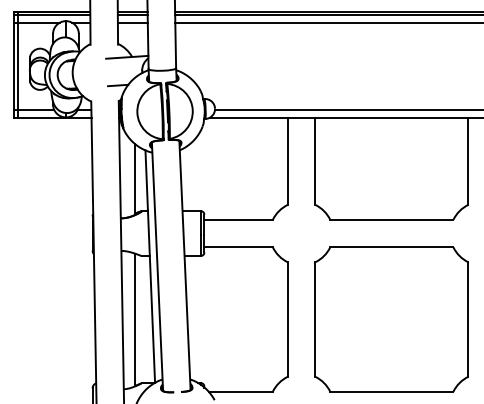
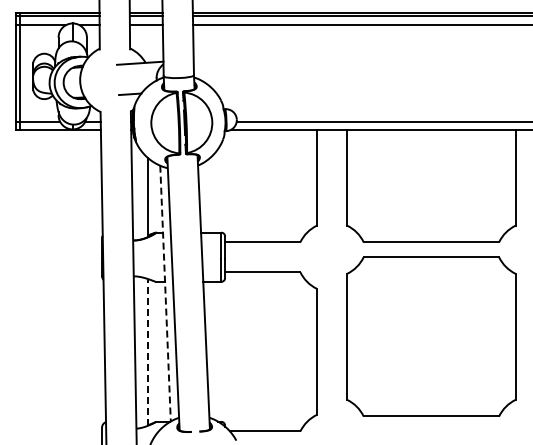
line: (150, 267) -> (165, 294), solid -> dashed
line: (134, 319) -> (148, 351), solid -> dashed
part: (391, 319) -> (431, 336), moved

